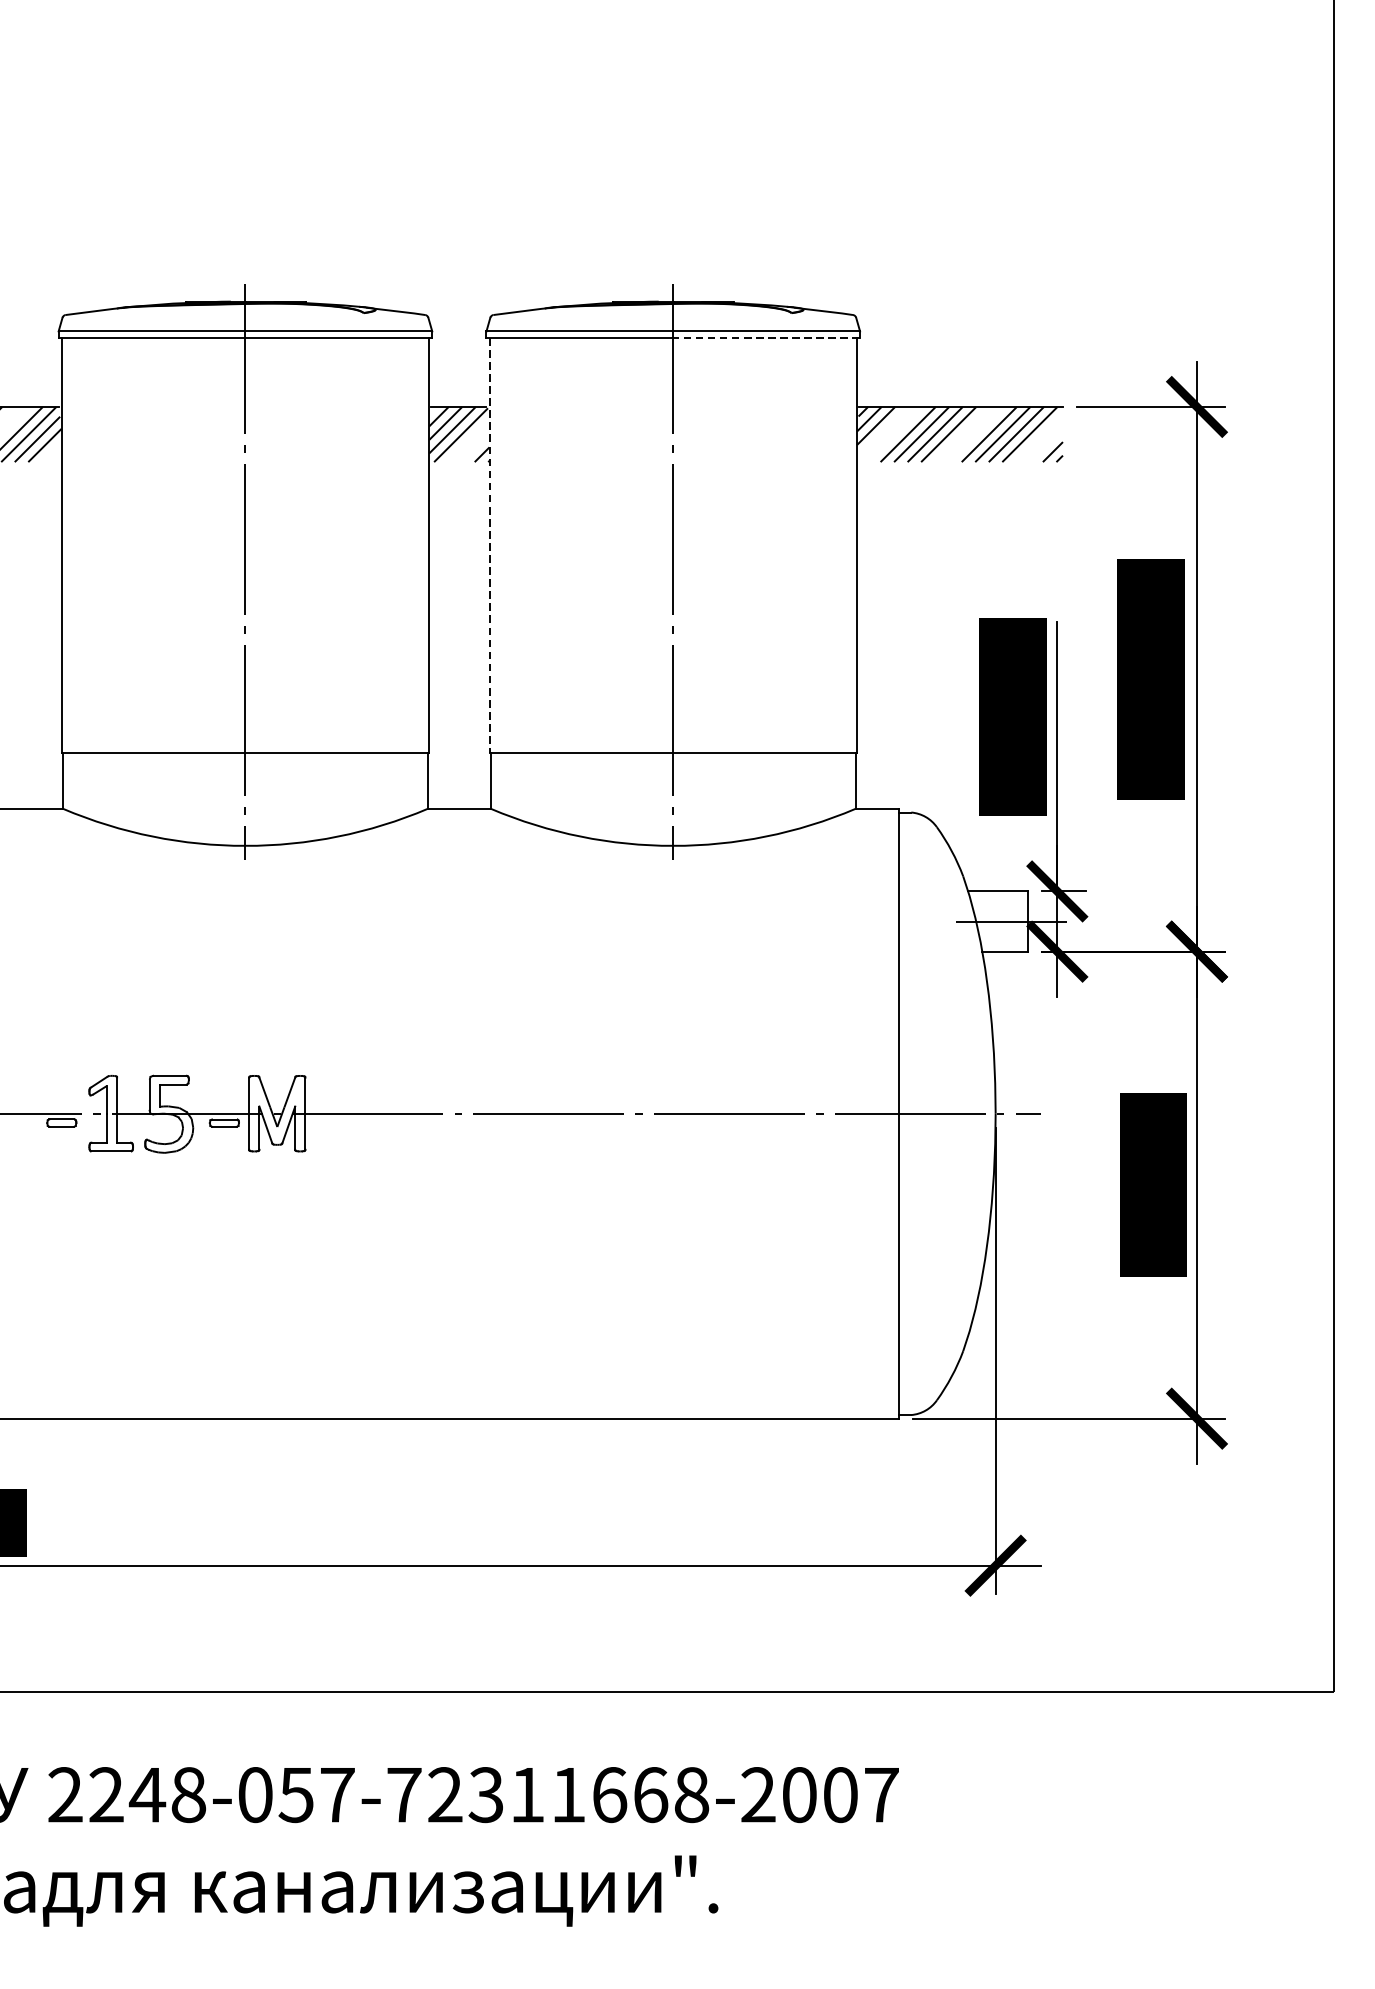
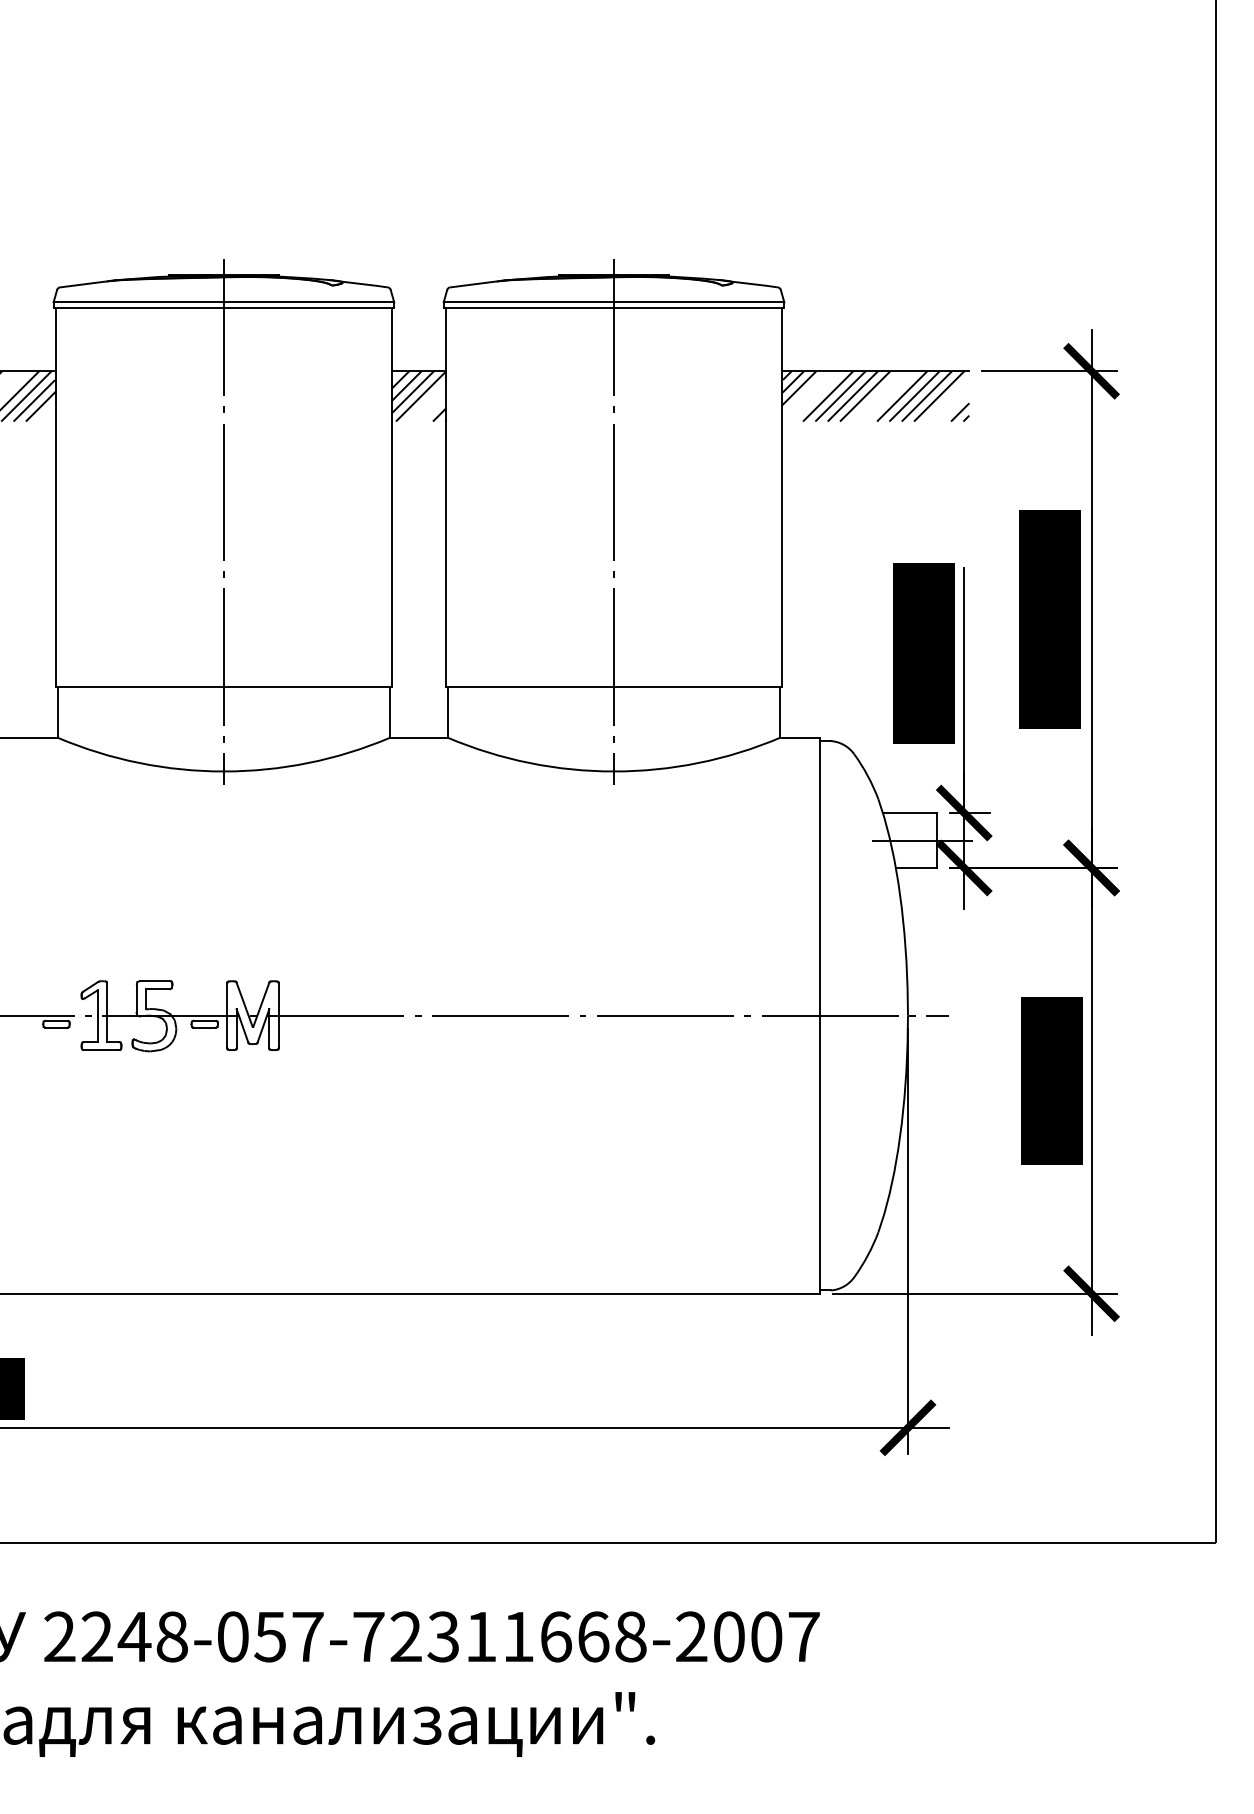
line: (765, 338) -> (698, 308), dashed -> solid
line: (489, 546) -> (446, 498), dashed -> solid

